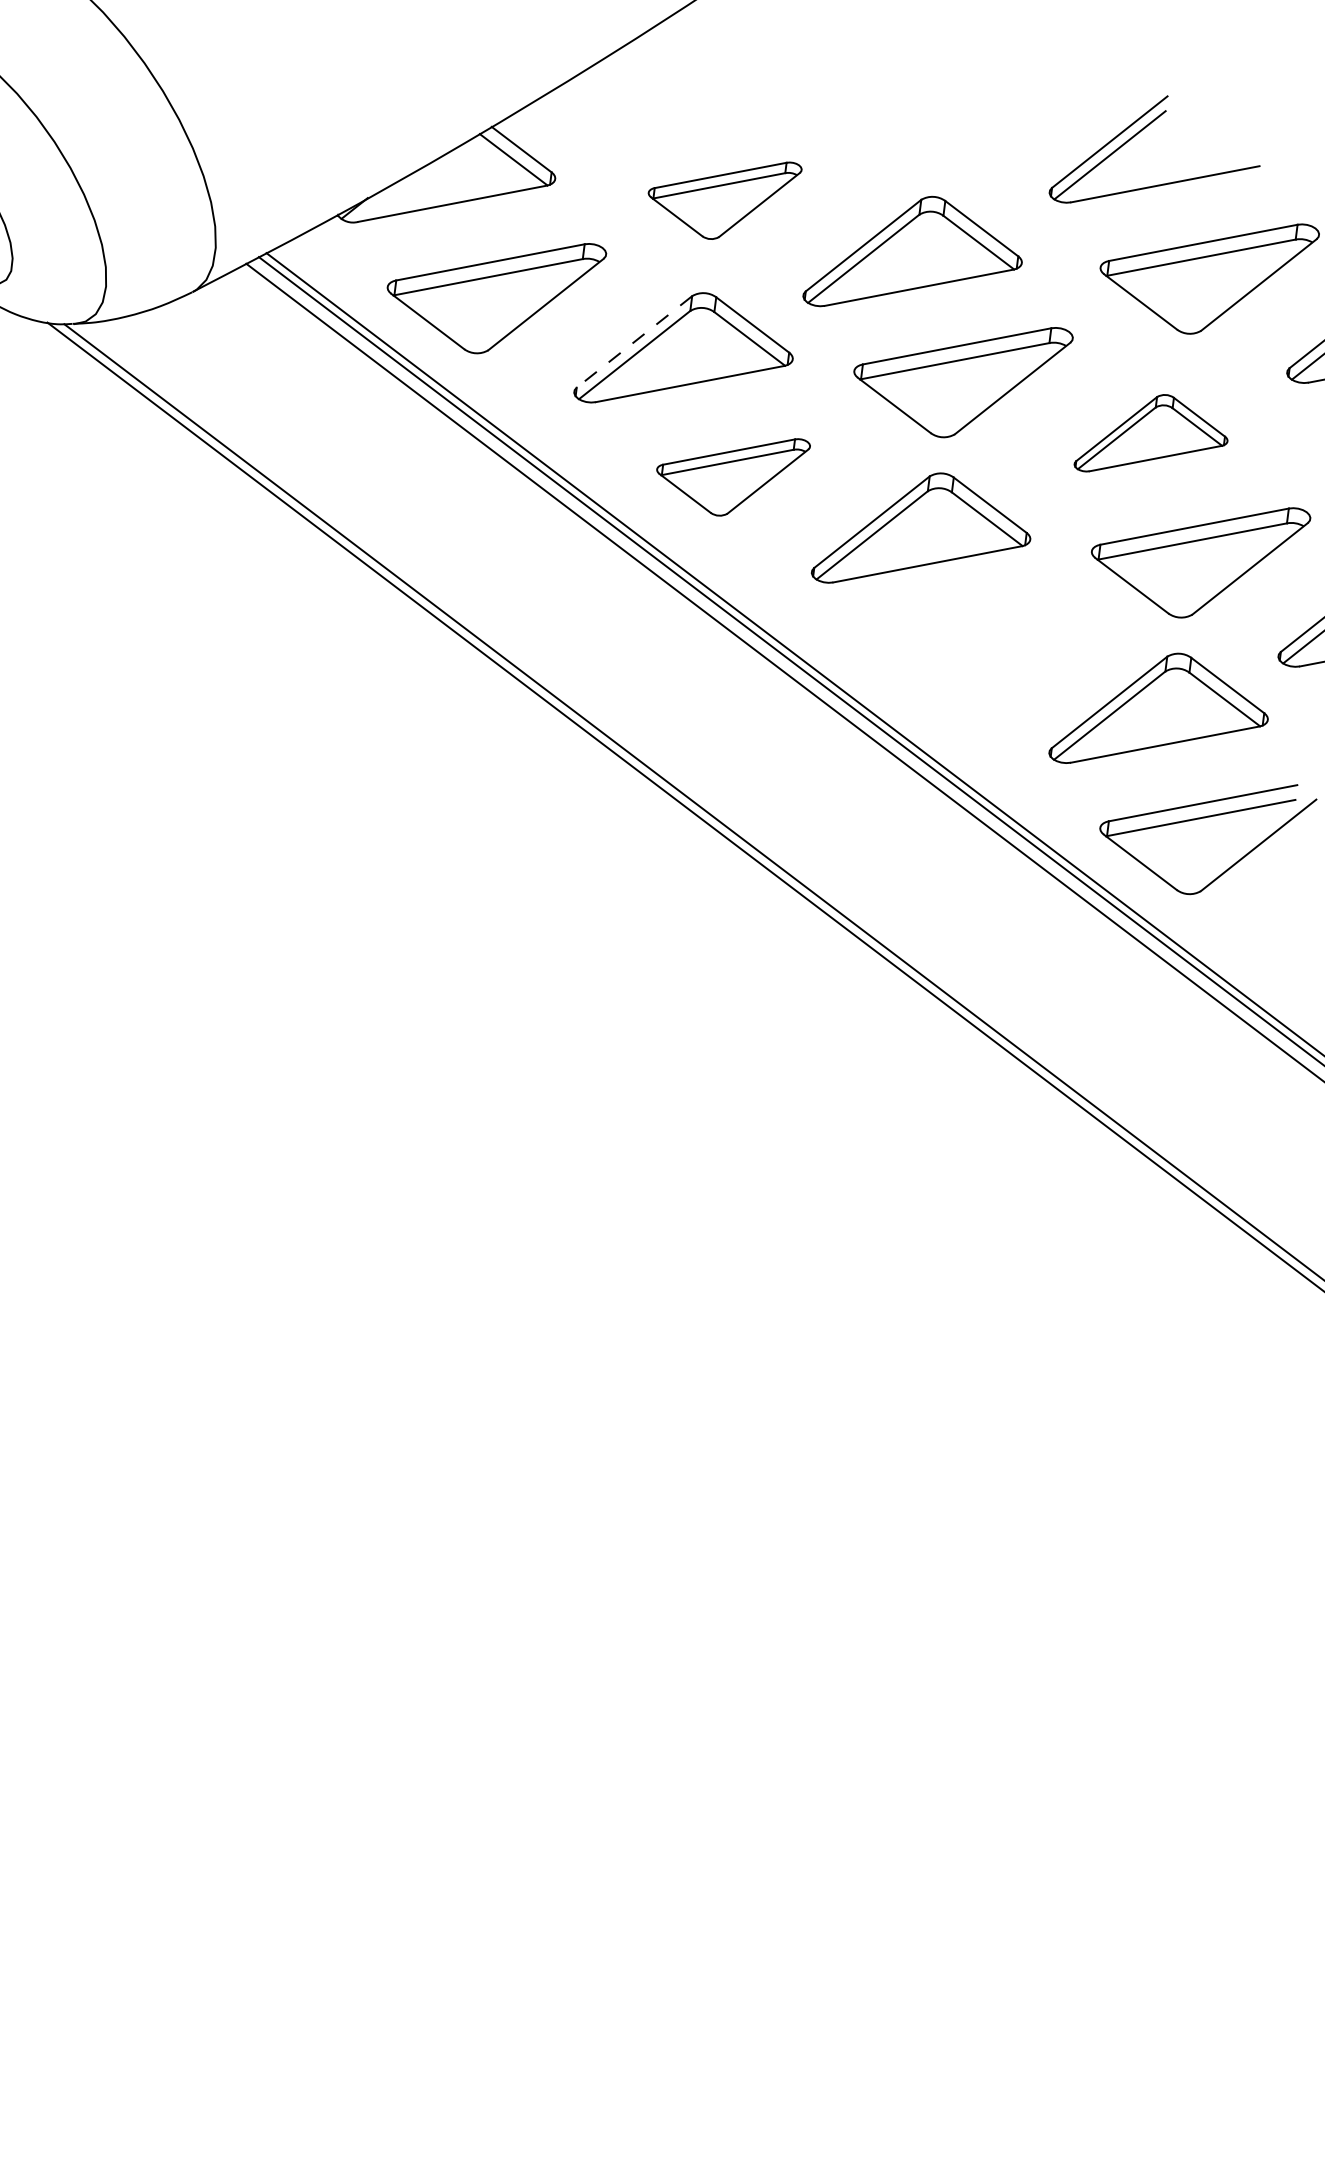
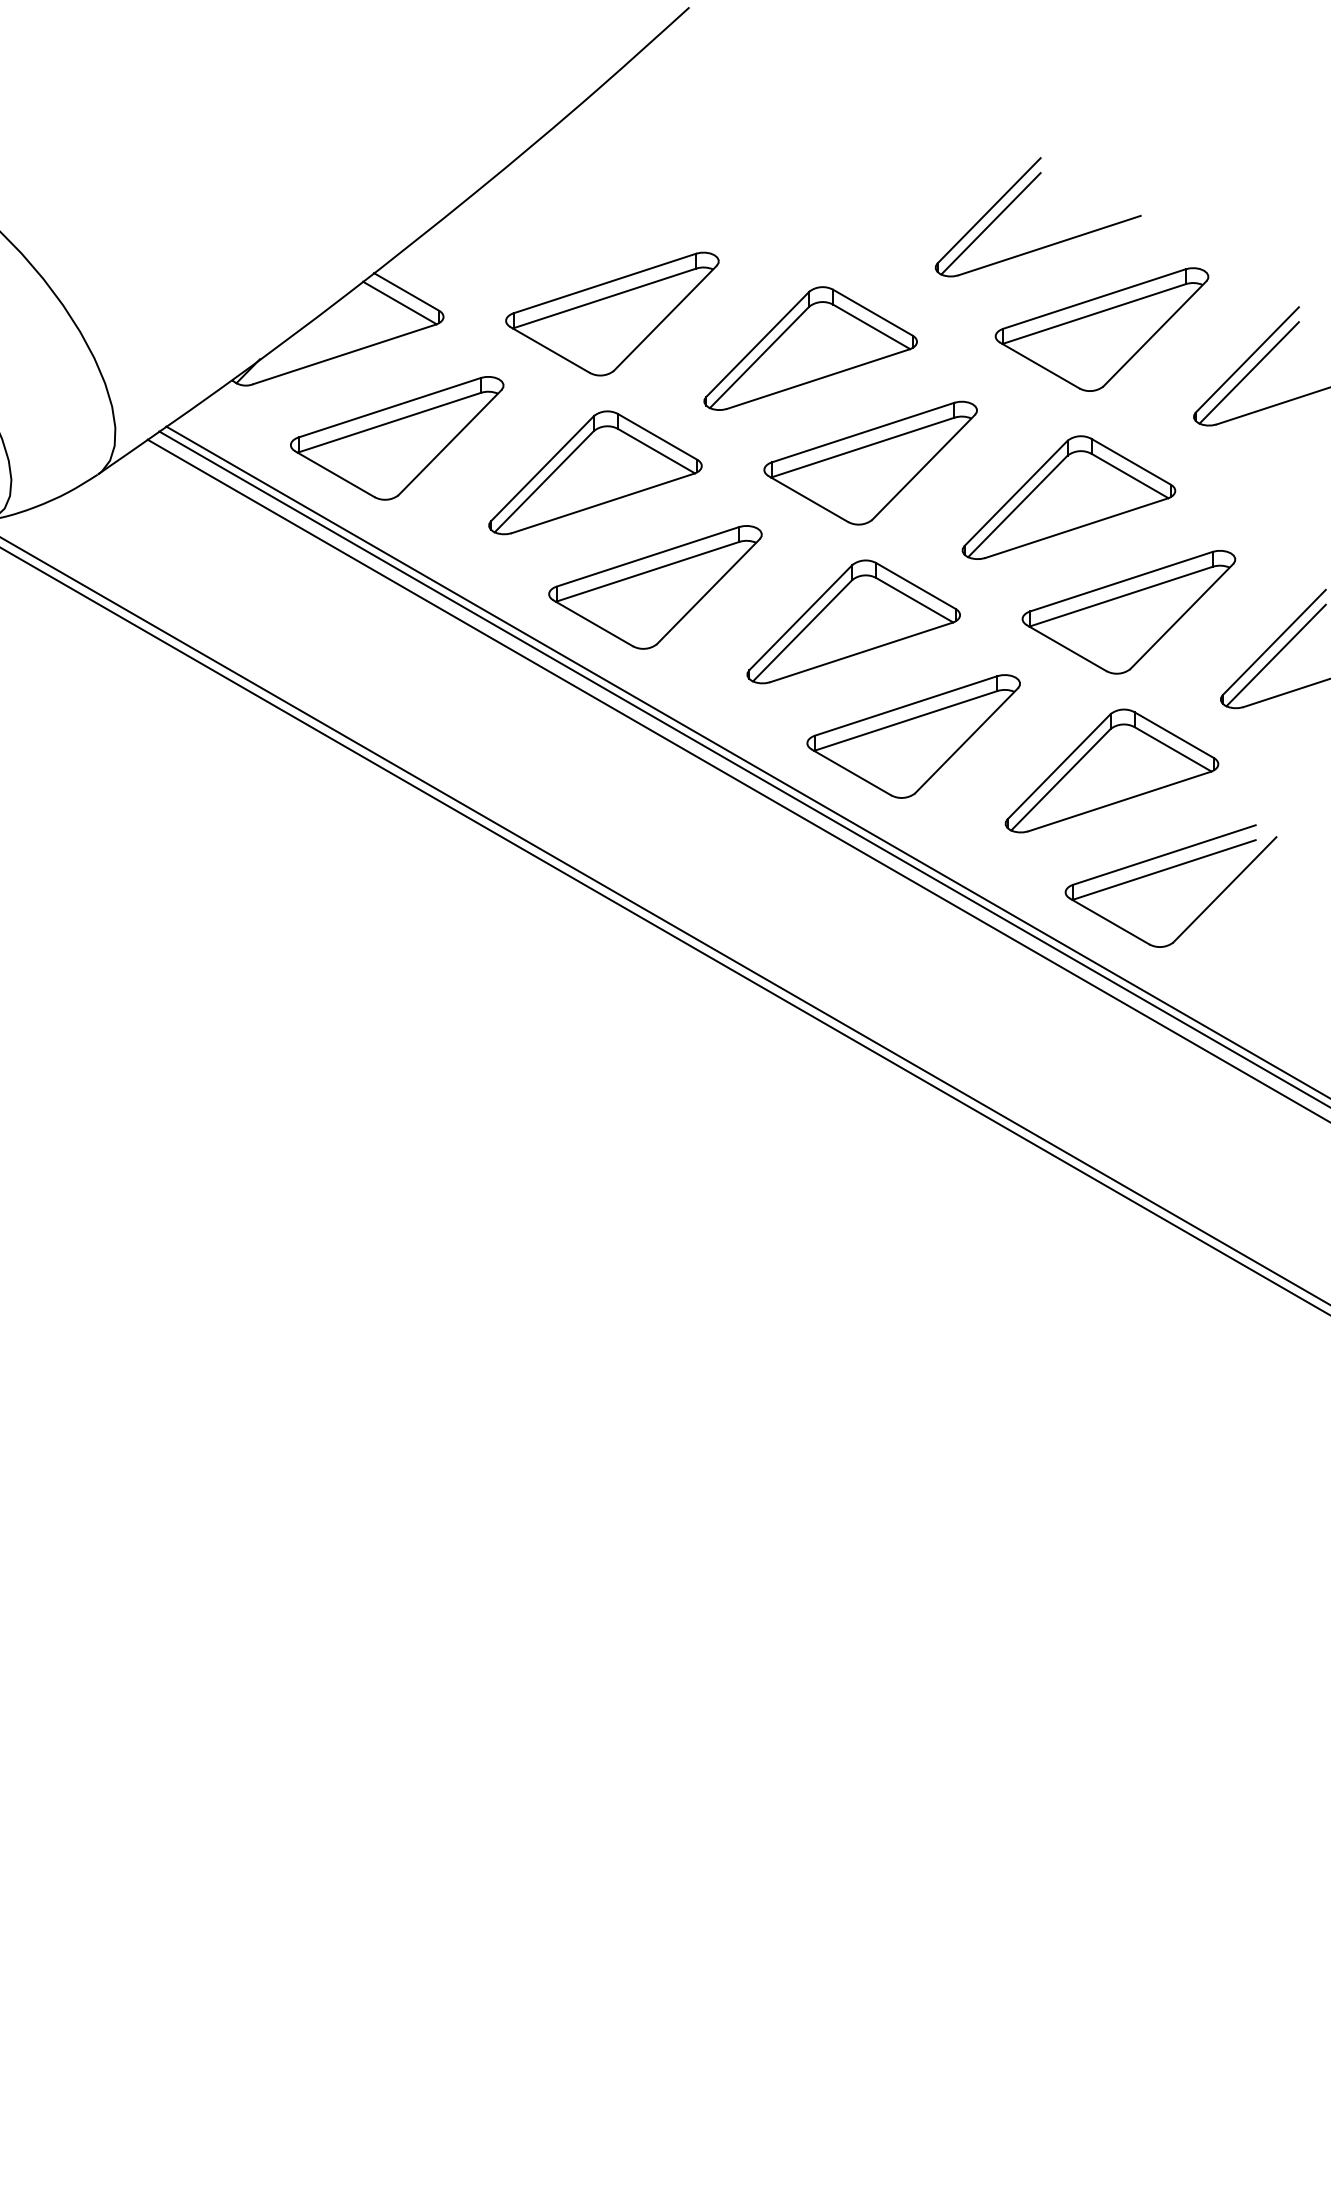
part: (723, 196) -> (612, 313), size x1.43
line: (634, 341) -> (542, 468), dashed -> solid
part: (1152, 436) -> (1068, 497), size x1.43
part: (731, 474) -> (655, 587), size x1.43
part: (968, 654) -> (913, 736), added

